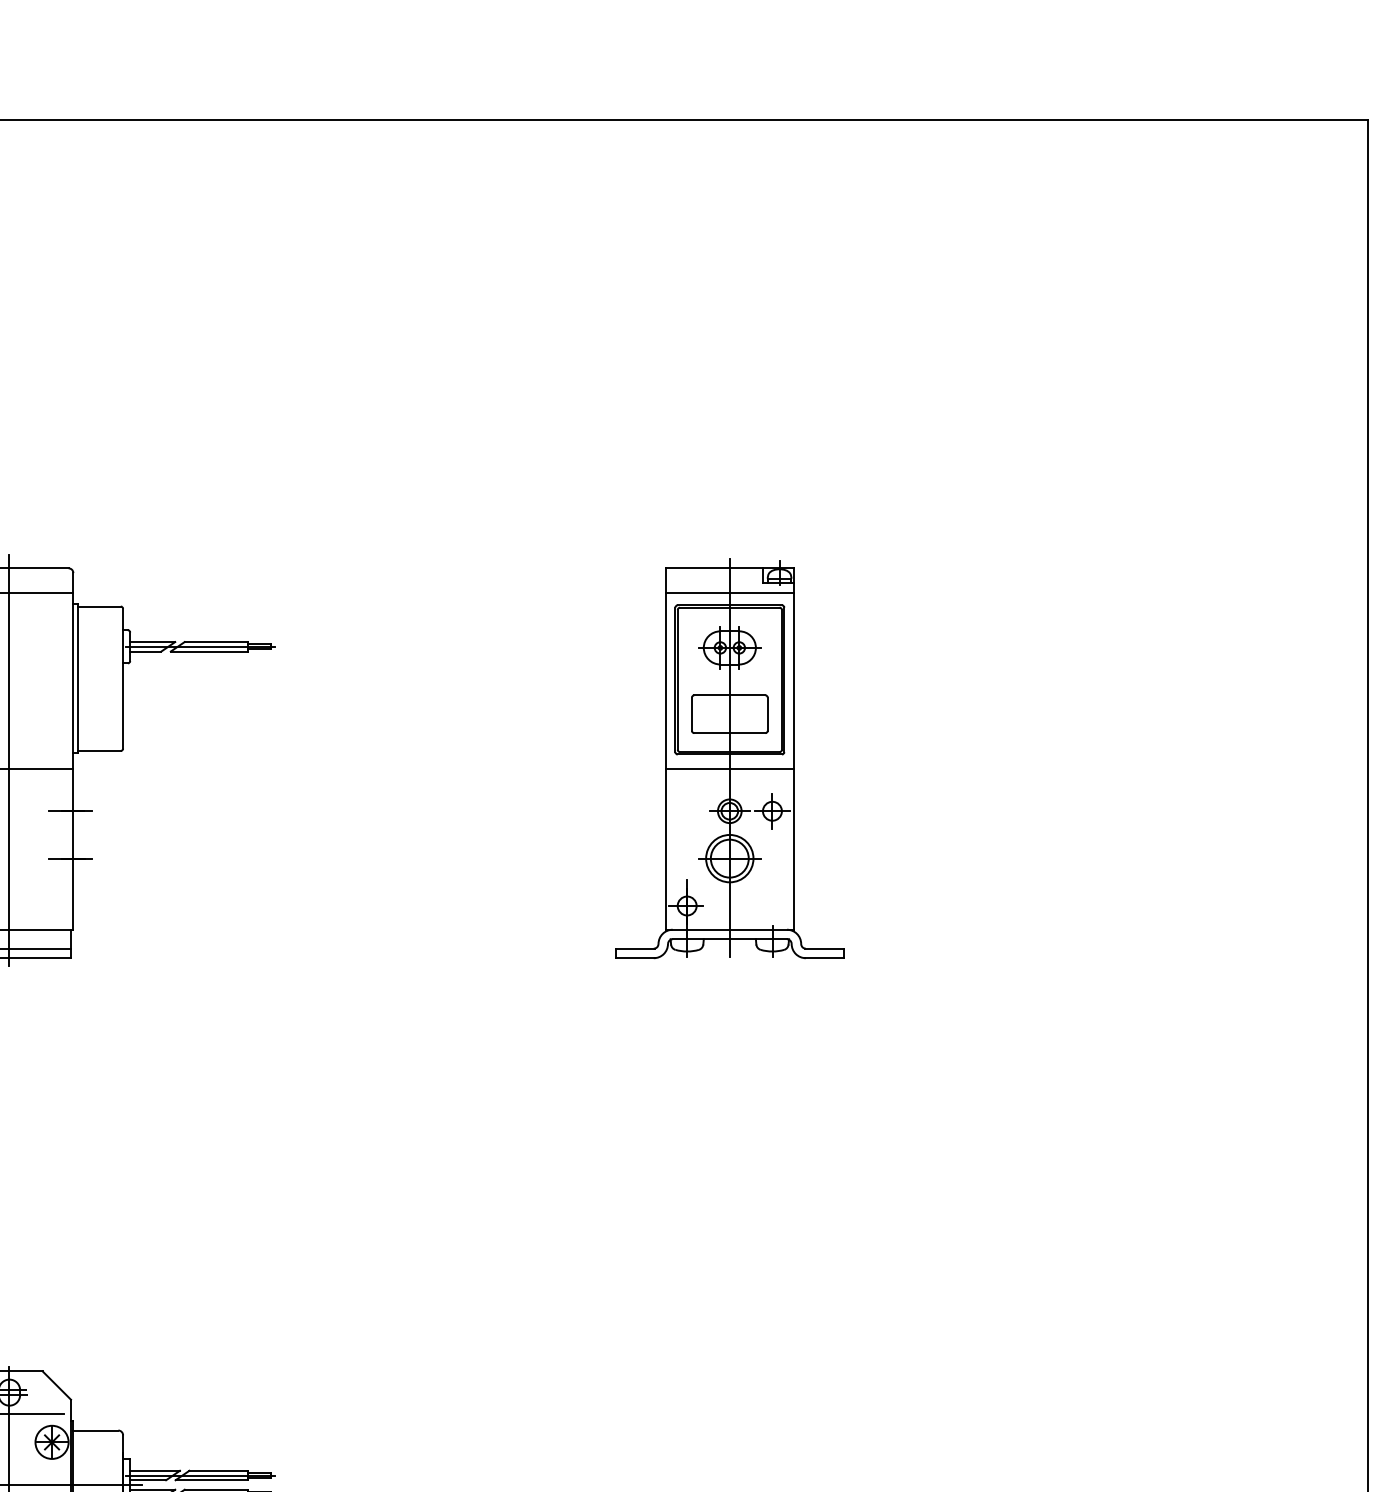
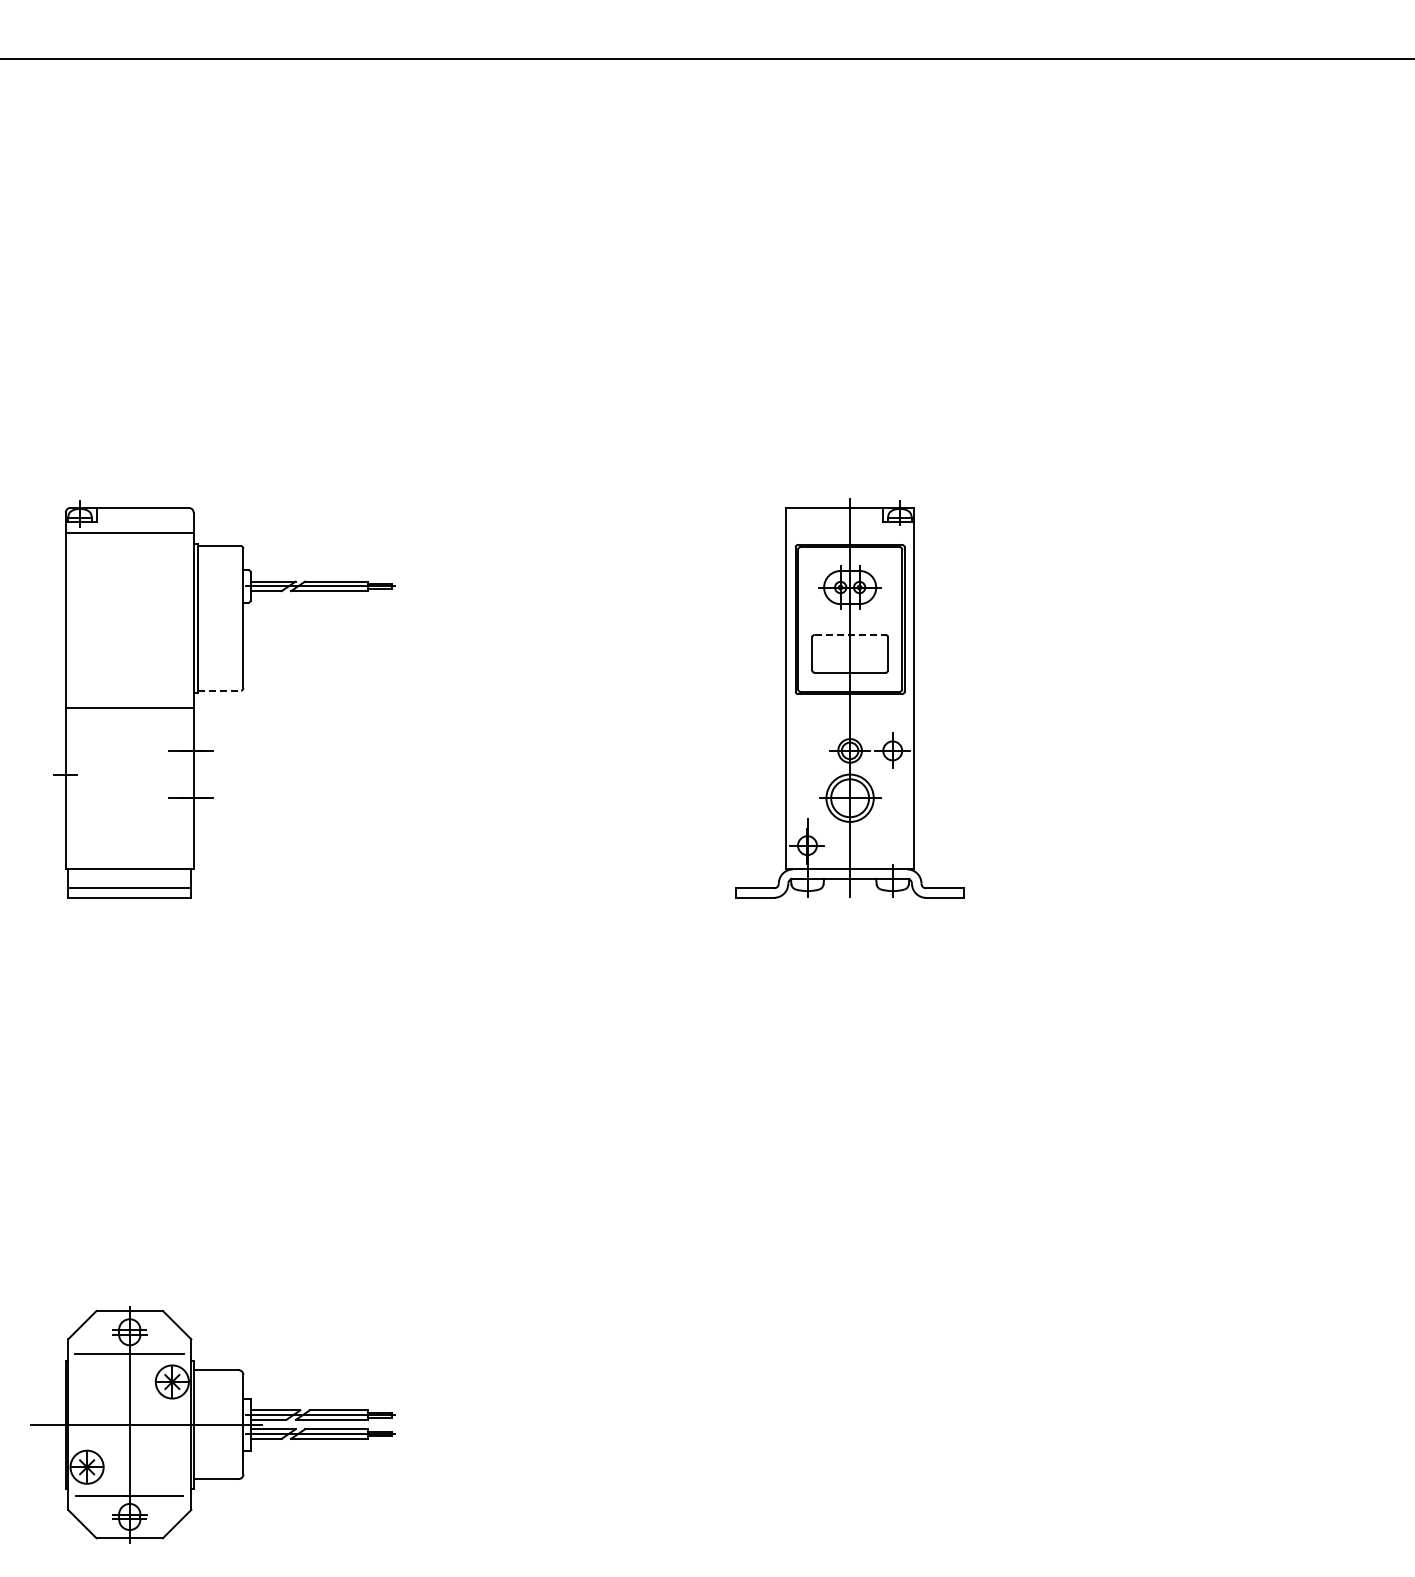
line: (730, 593) -> (850, 533), removed
line: (730, 694) -> (850, 634), solid -> dashed
line: (100, 750) -> (220, 690), solid -> dashed
line: (9, 759) -> (129, 699), removed
line: (730, 768) -> (850, 708), removed

